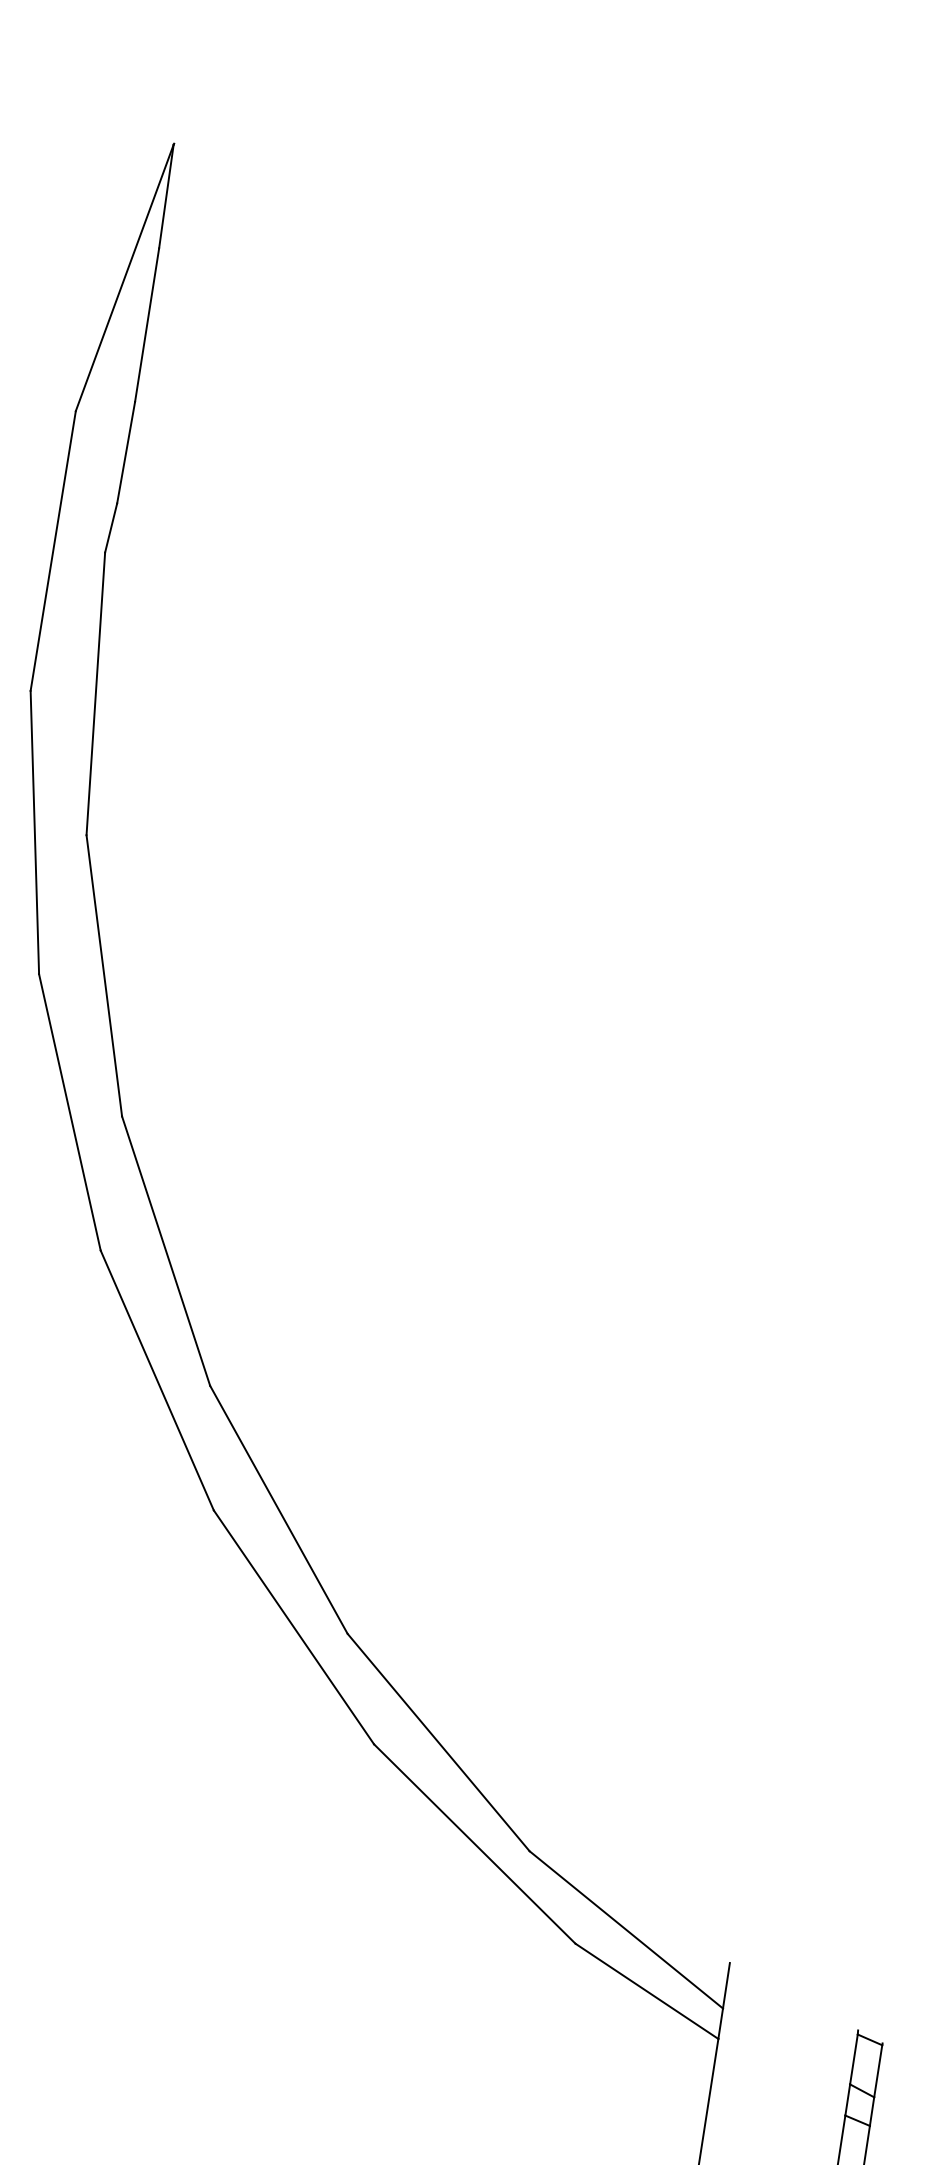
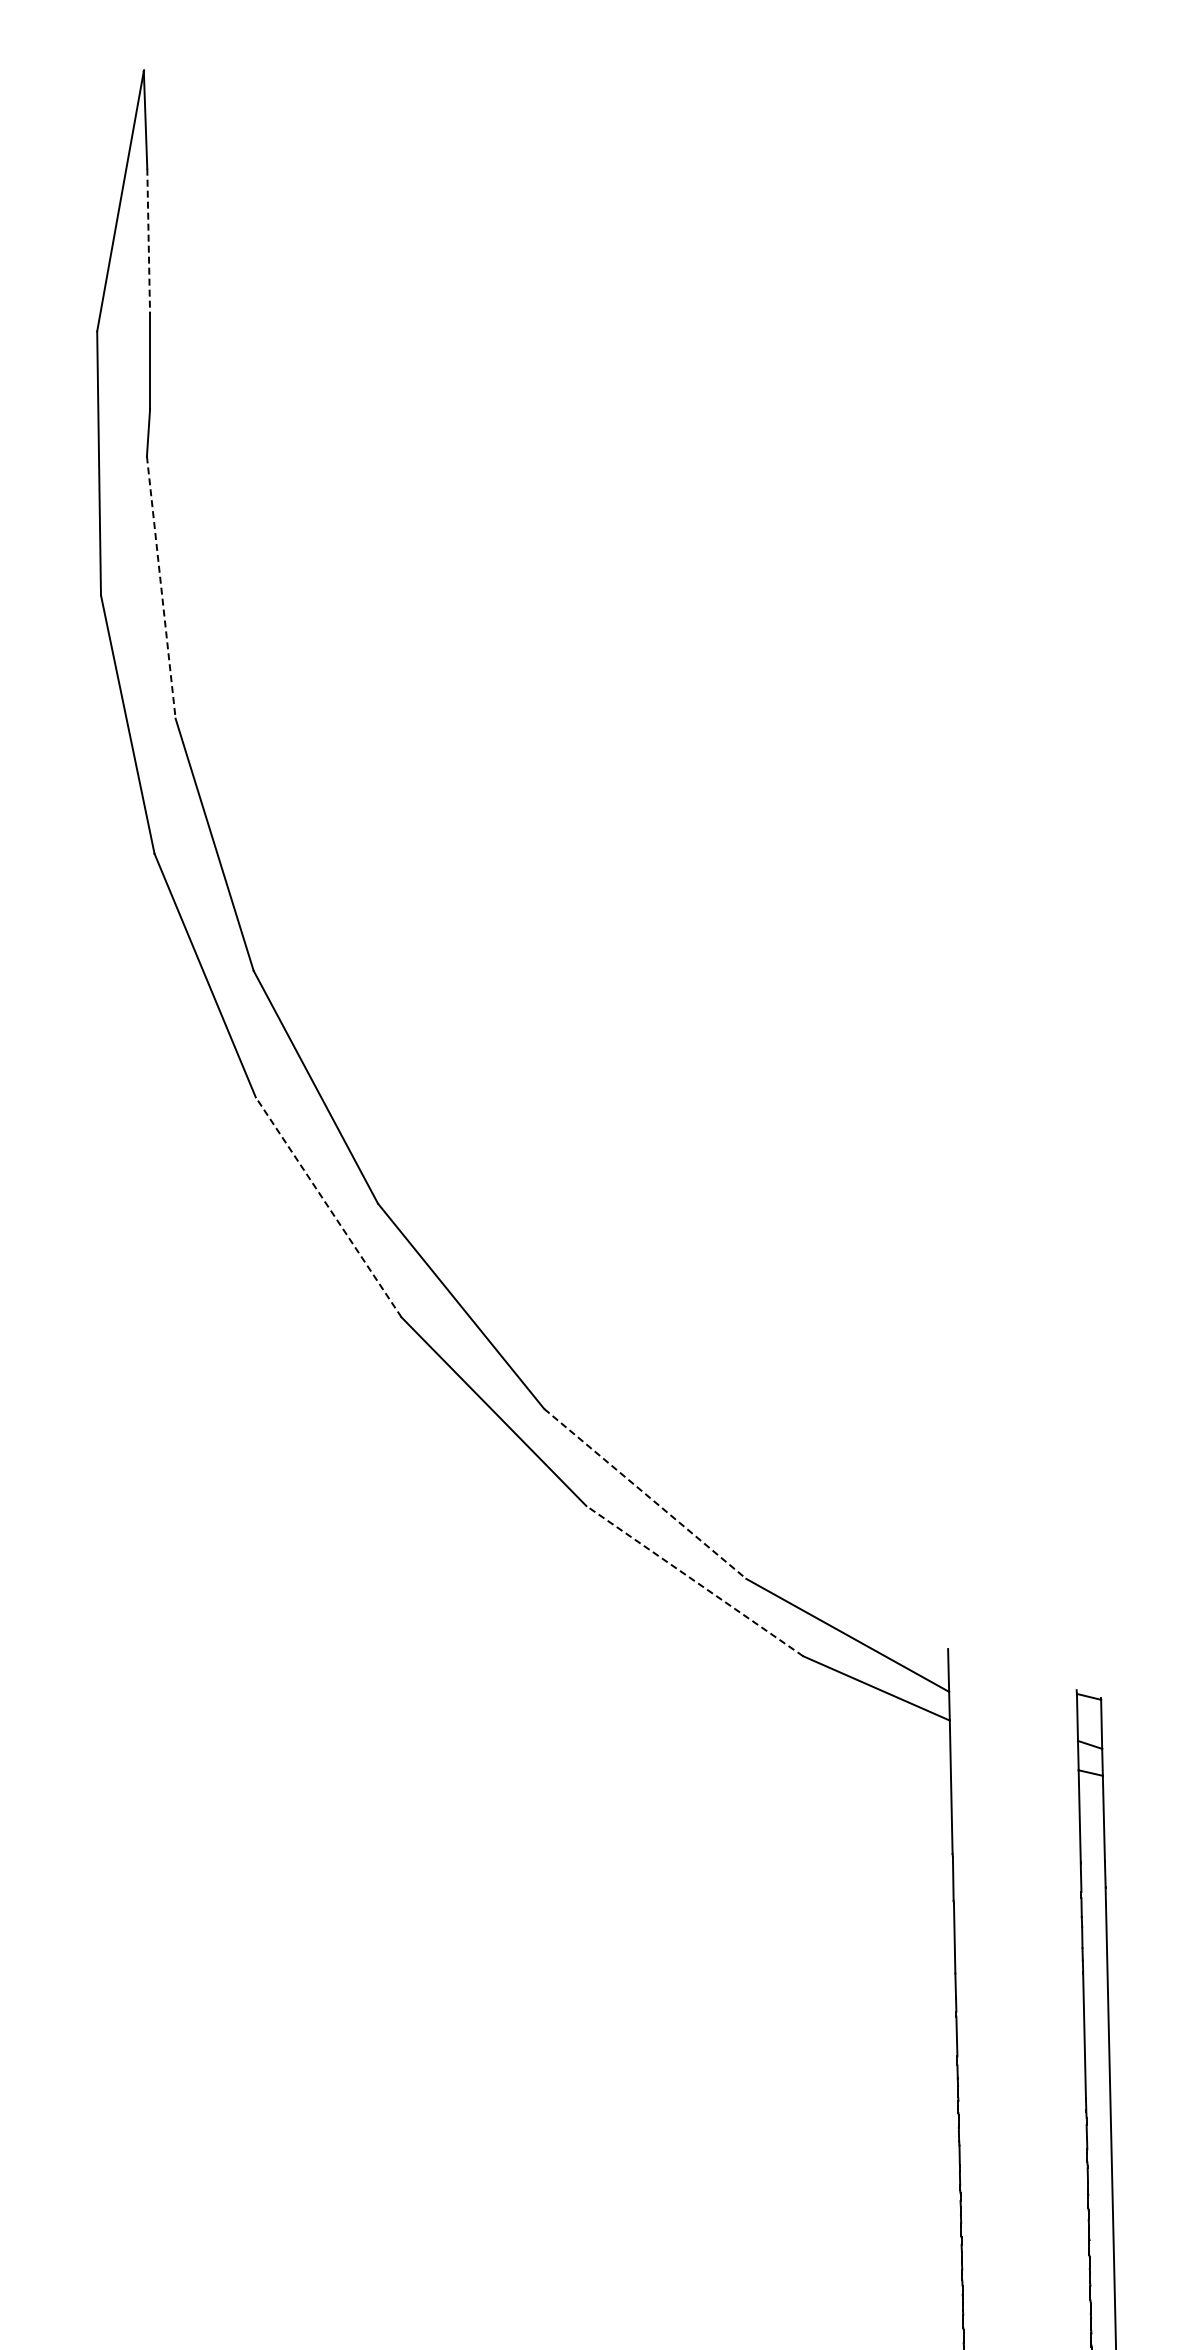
line: (146, 325) -> (148, 241), solid -> dashed
line: (96, 693) -> (161, 587), solid -> dashed
line: (157, 1380) -> (328, 1207), solid -> dashed
line: (438, 1743) -> (645, 1494), solid -> dashed
line: (474, 1844) -> (694, 1581), solid -> dashed

